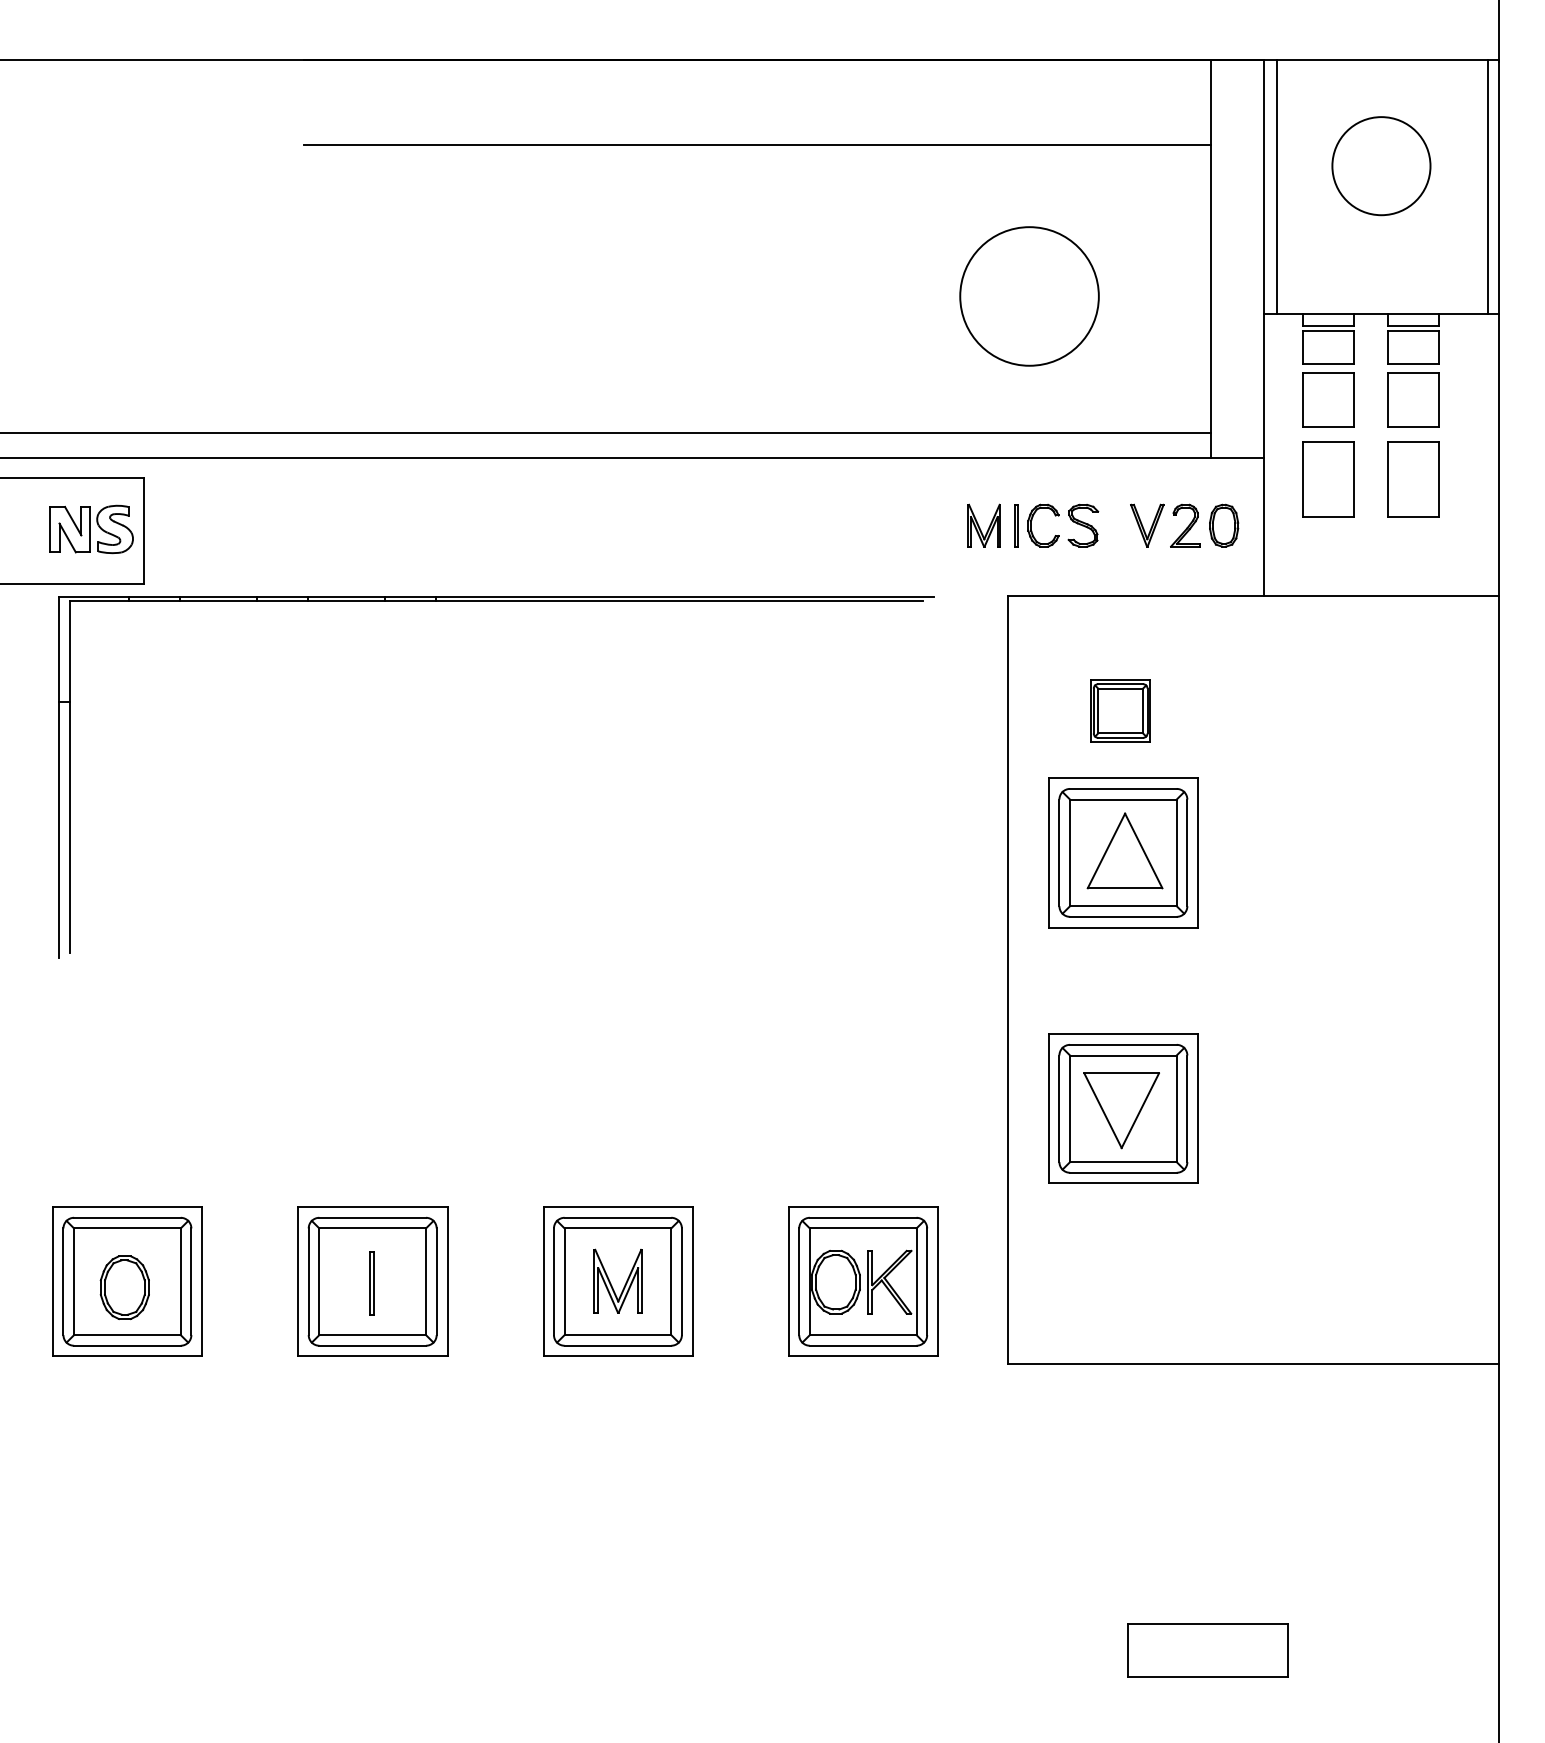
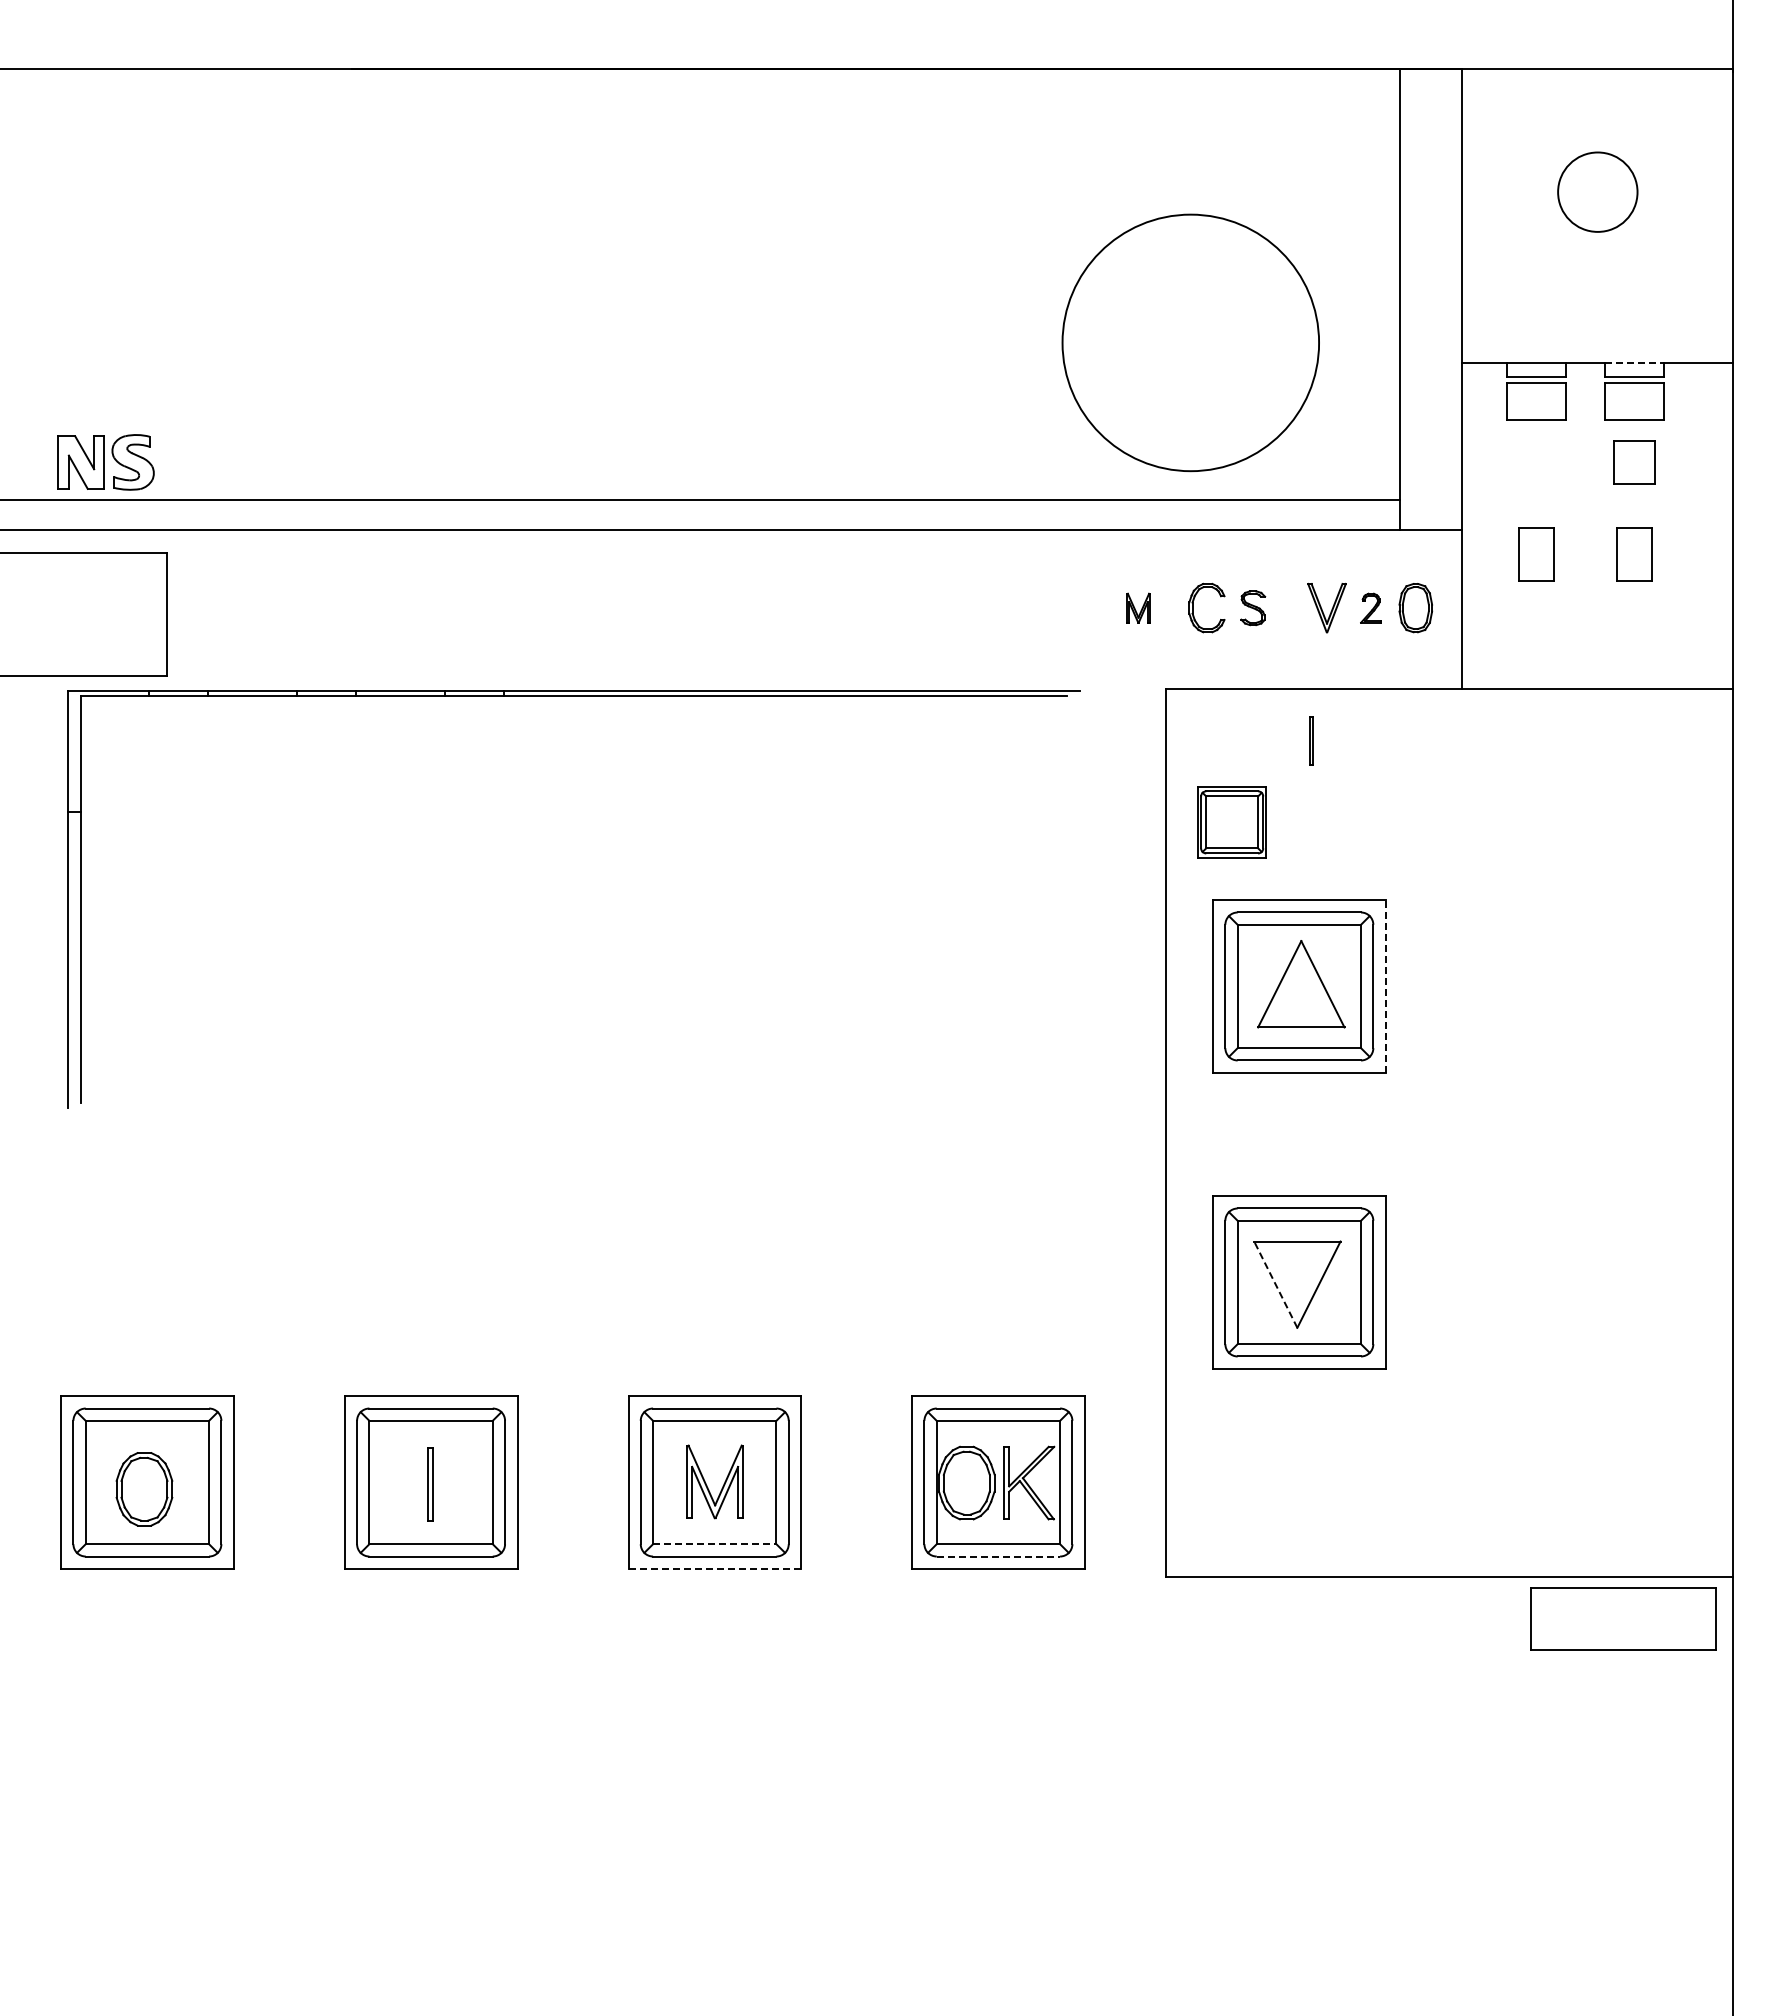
line: (757, 144) -> (876, 167), removed
circle: (1381, 165) -> (1597, 191), size x0.7
line: (1276, 186) -> (1476, 215), removed
line: (1488, 186) -> (1721, 215), removed
circle: (1029, 296) -> (1190, 342), size x1.6
line: (1414, 313) -> (1635, 362), solid -> dashed
part: (1328, 399) -> (1536, 462), removed
part: (1413, 399) -> (1634, 462), size x0.7
part: (1328, 479) -> (1536, 554), size x0.6
part: (1413, 479) -> (1634, 554), size x0.6
line: (1015, 525) -> (1310, 740), moved
part: (984, 526) -> (1138, 608), size x0.6
part: (1083, 526) -> (1253, 608), size x0.7
part: (1184, 526) -> (1370, 608), size x0.6
part: (91, 529) -> (105, 462), moved
part: (1120, 711) -> (1231, 822), moved
line: (1197, 852) -> (1385, 985), solid -> dashed
line: (1102, 1110) -> (1275, 1284), solid -> dashed
line: (617, 1335) -> (714, 1544), solid -> dashed
line: (863, 1345) -> (998, 1556), solid -> dashed
line: (618, 1356) -> (715, 1568), solid -> dashed
part: (1207, 1650) -> (1623, 1618), moved

